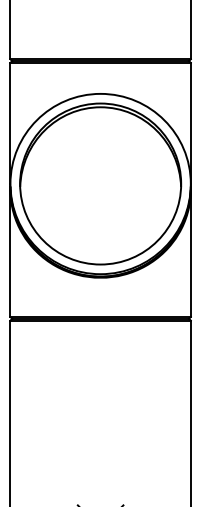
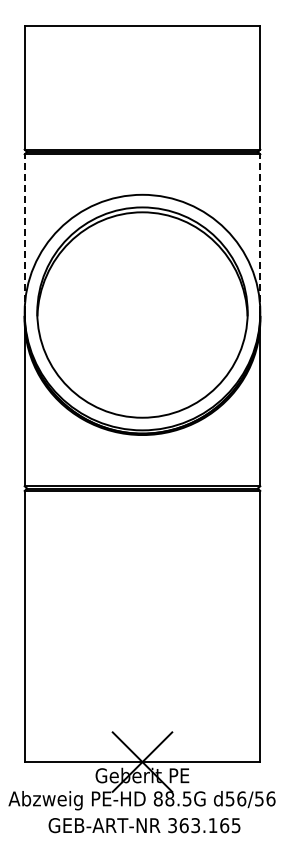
line: (10, 122) -> (24, 232), solid -> dashed
line: (190, 122) -> (260, 232), solid -> dashed

